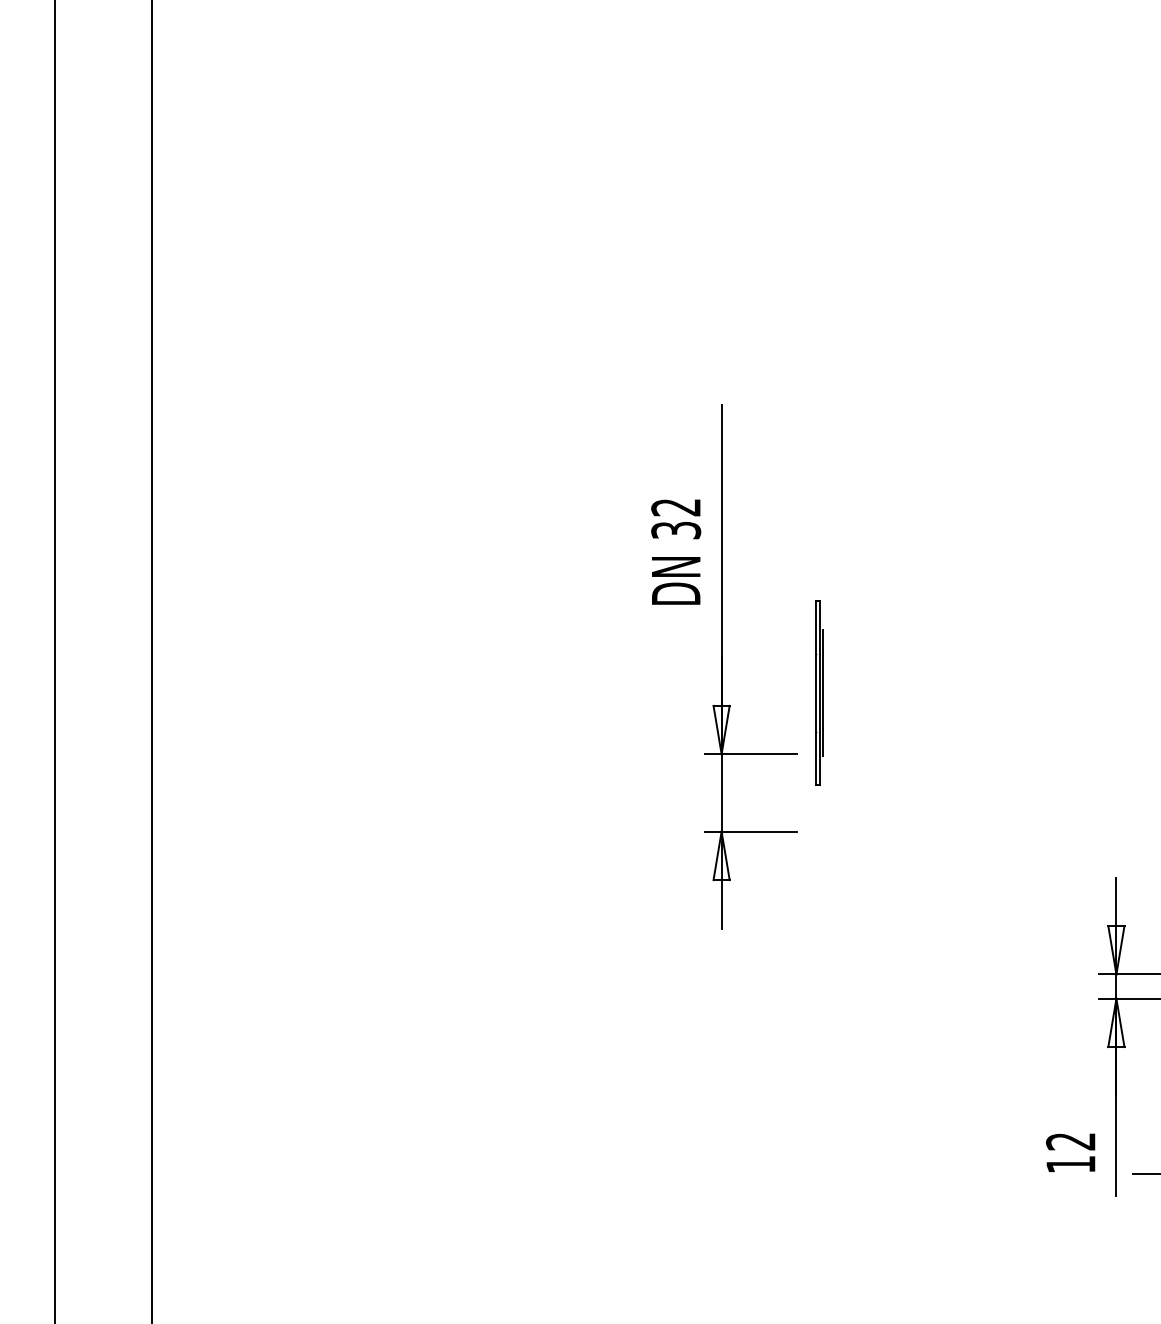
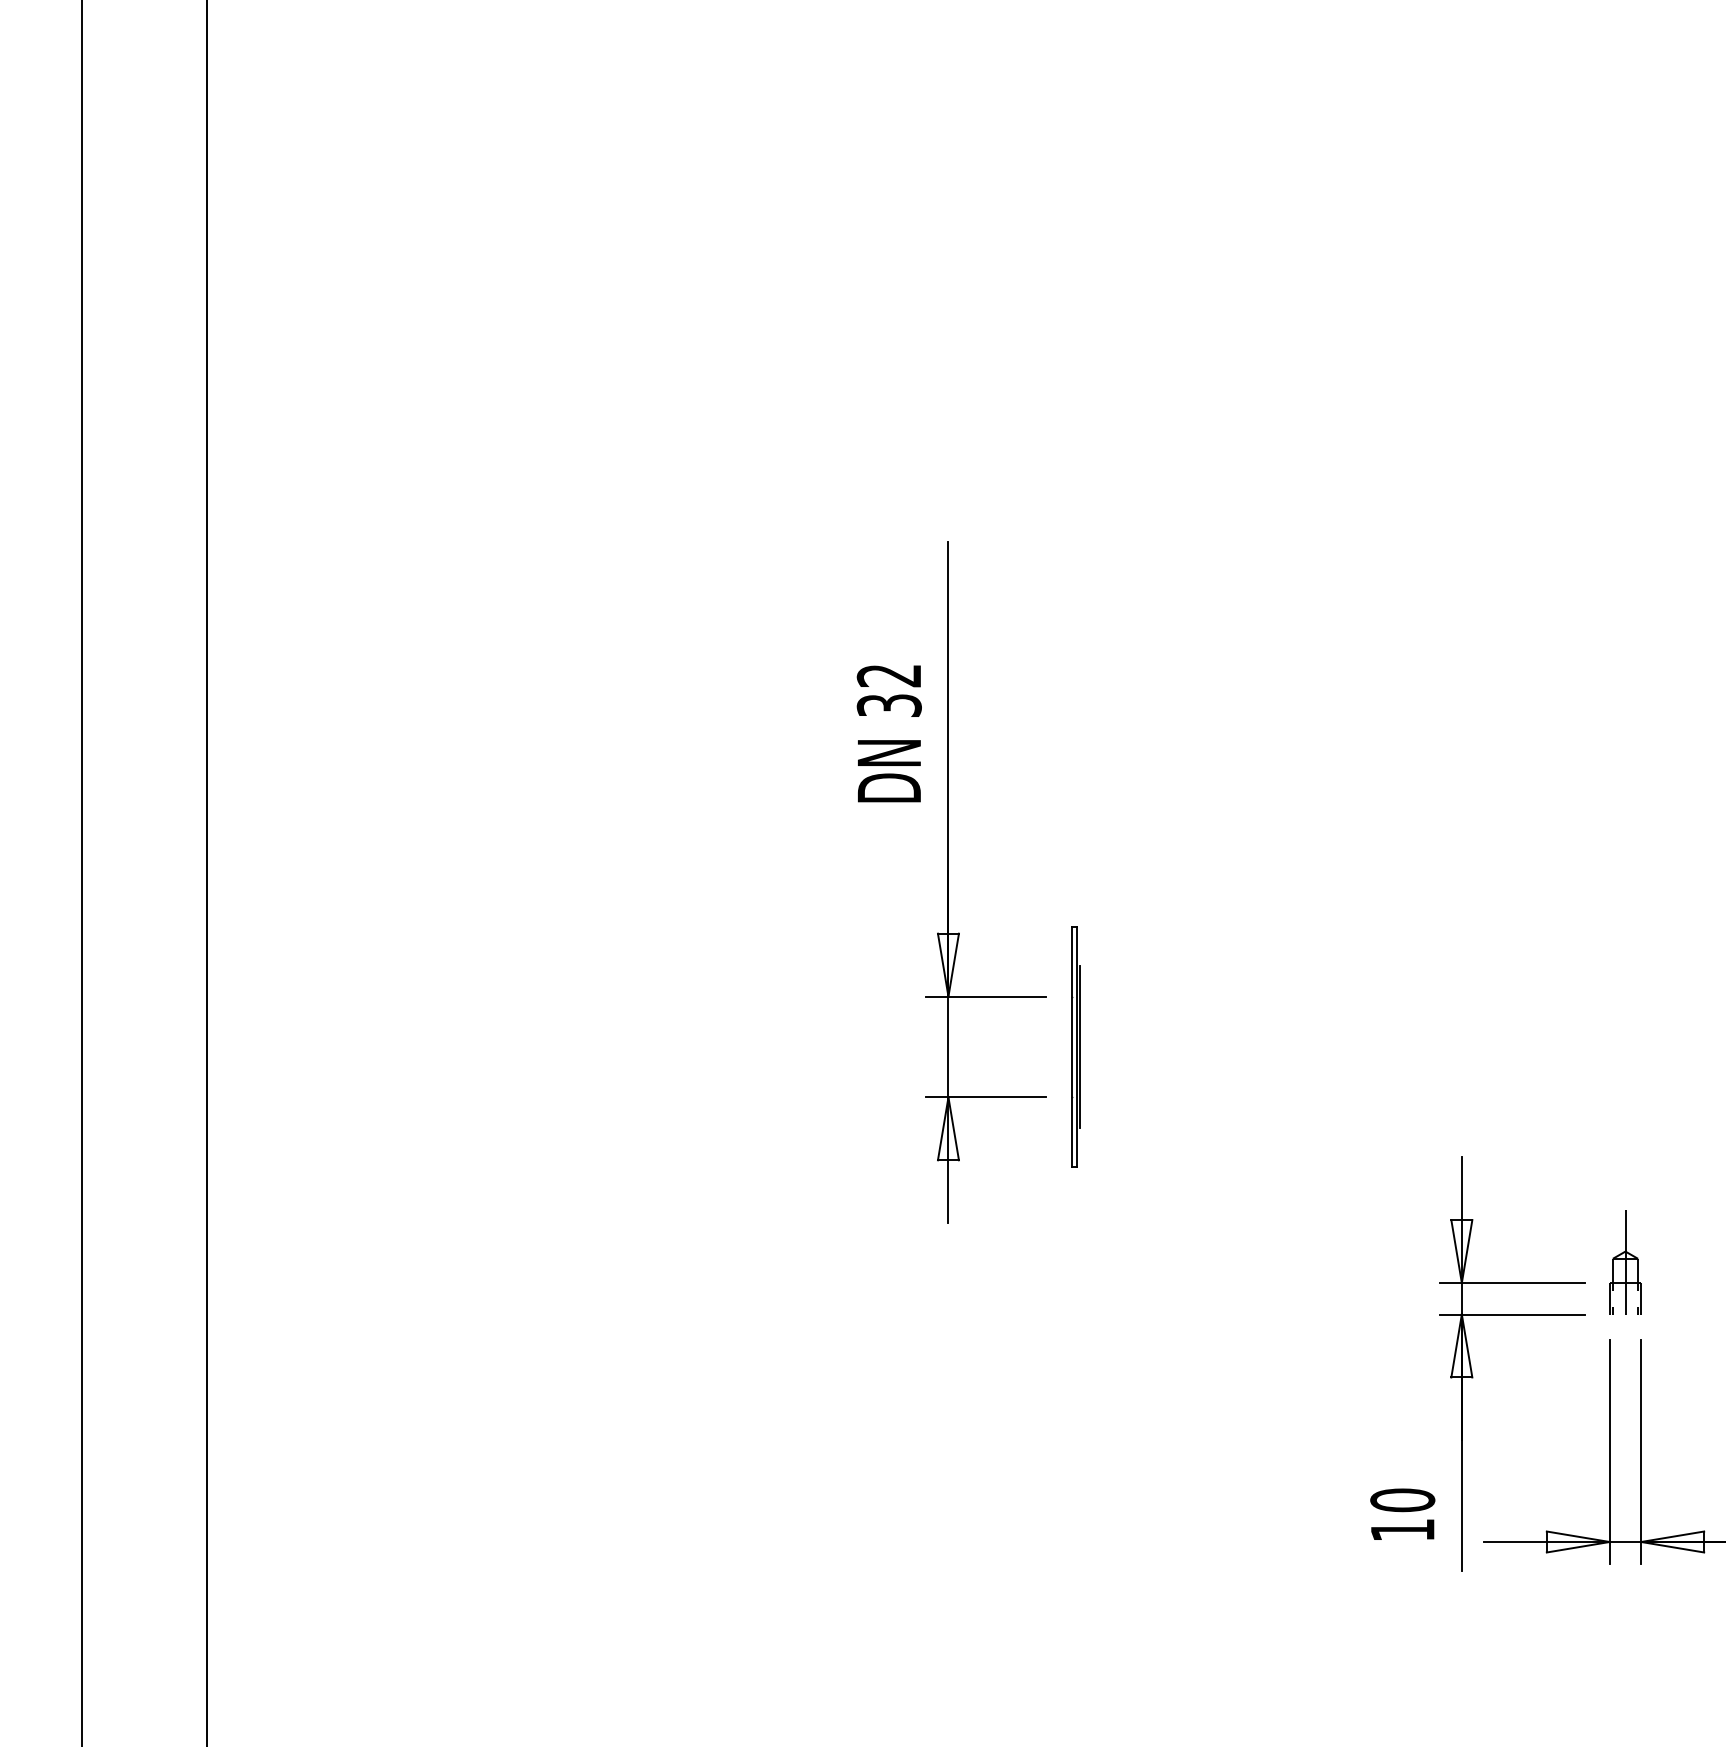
part: (819, 692) -> (1075, 1046), moved
text: (1070, 1141) -> (1402, 1500), 12 -> 10

